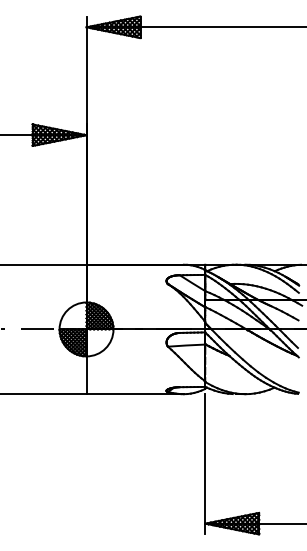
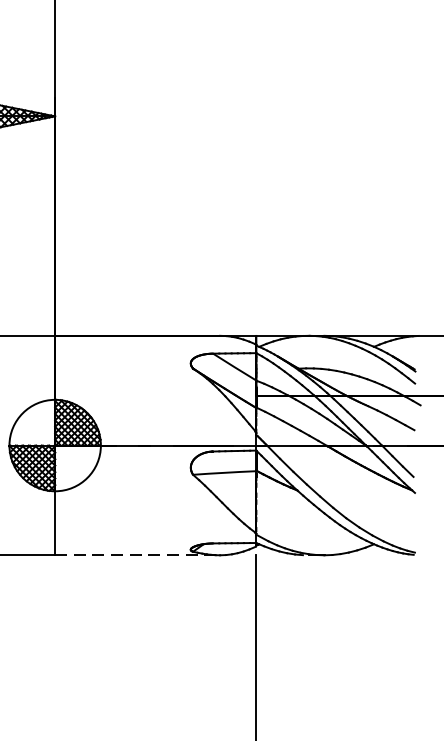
line: (135, 394) -> (138, 555), solid -> dashed

